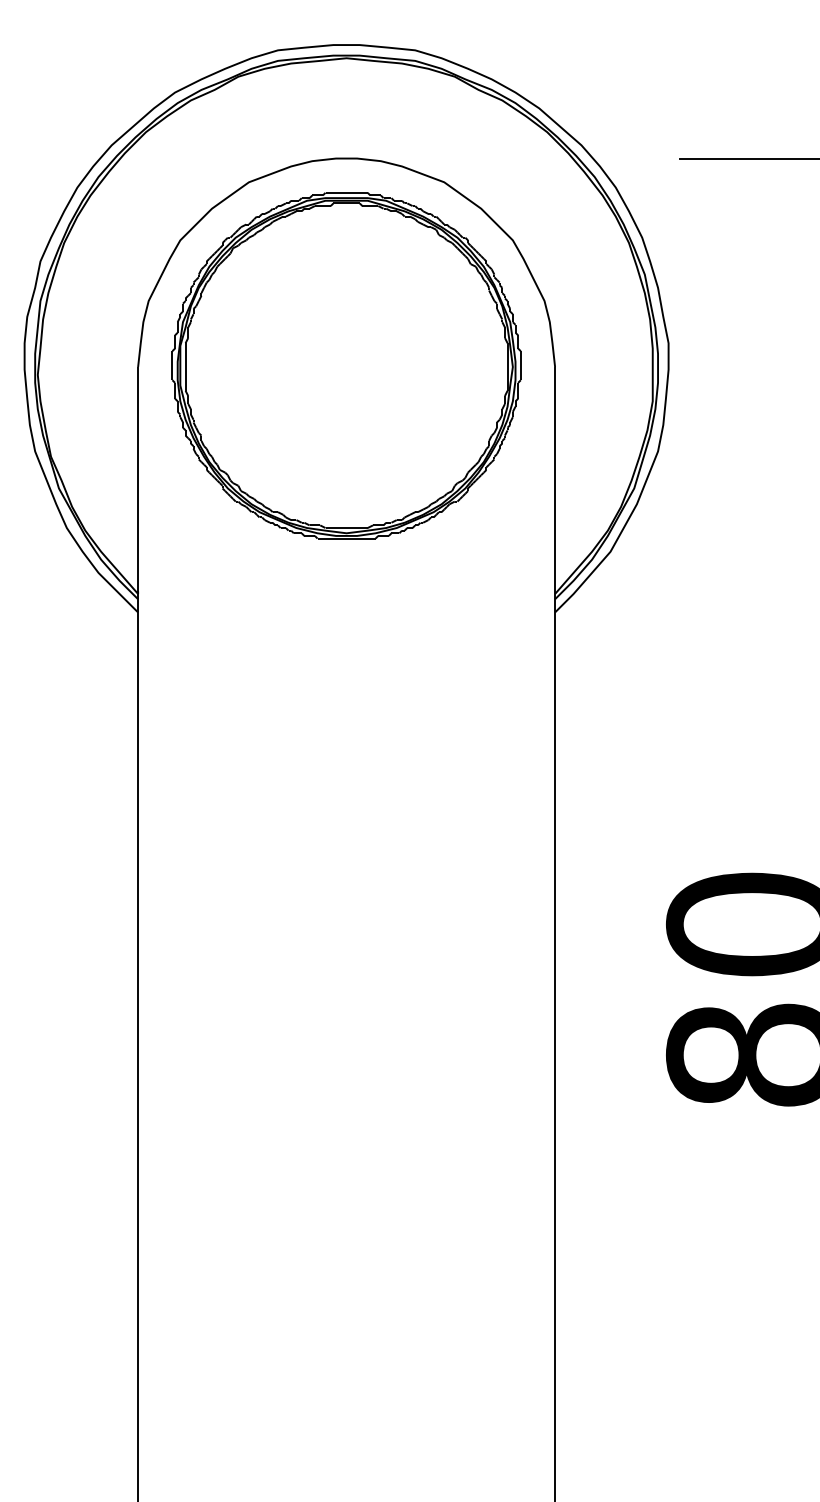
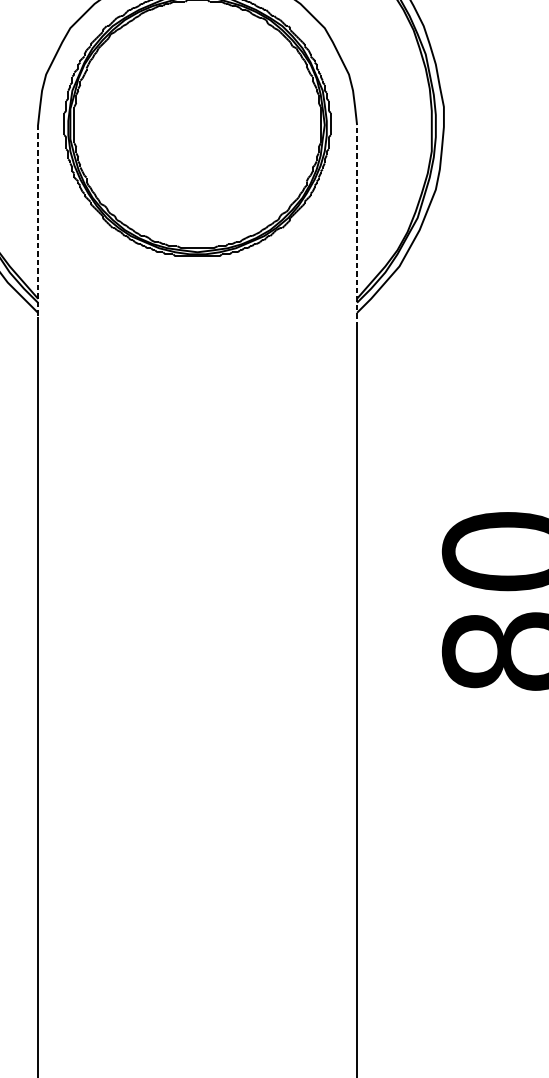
line: (138, 492) -> (38, 221), solid -> dashed
line: (555, 499) -> (357, 226), solid -> dashed

